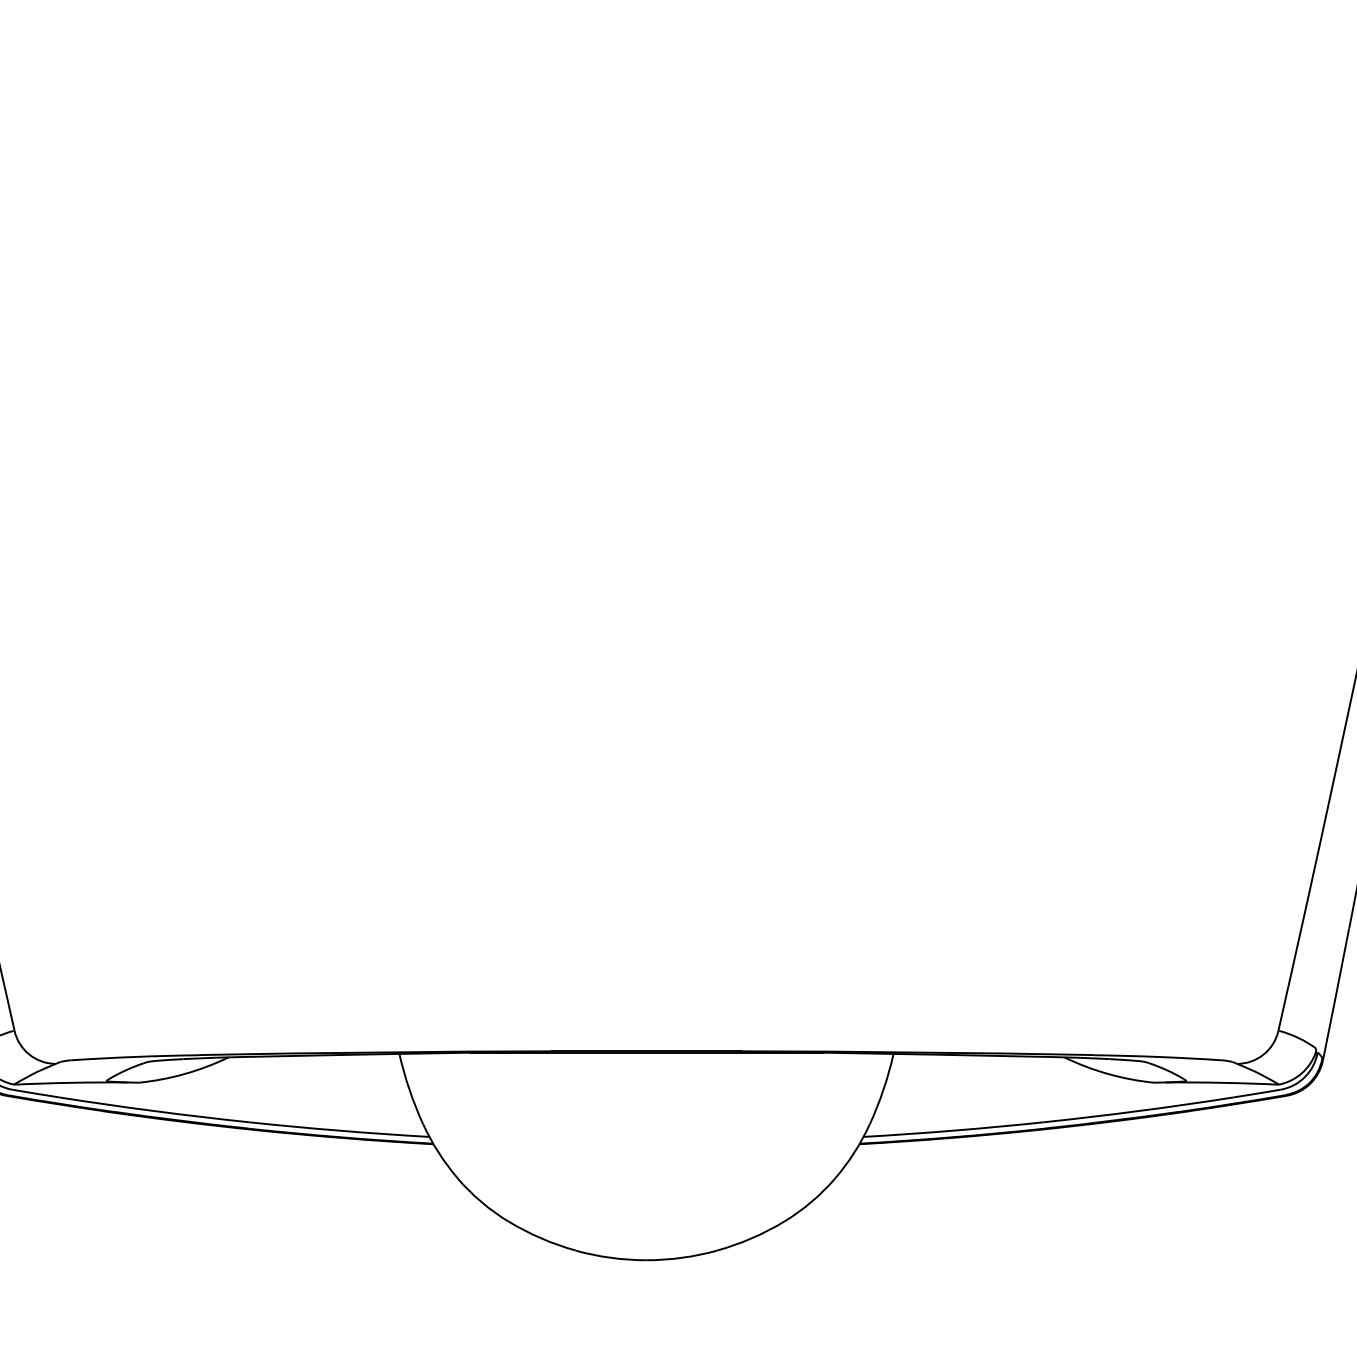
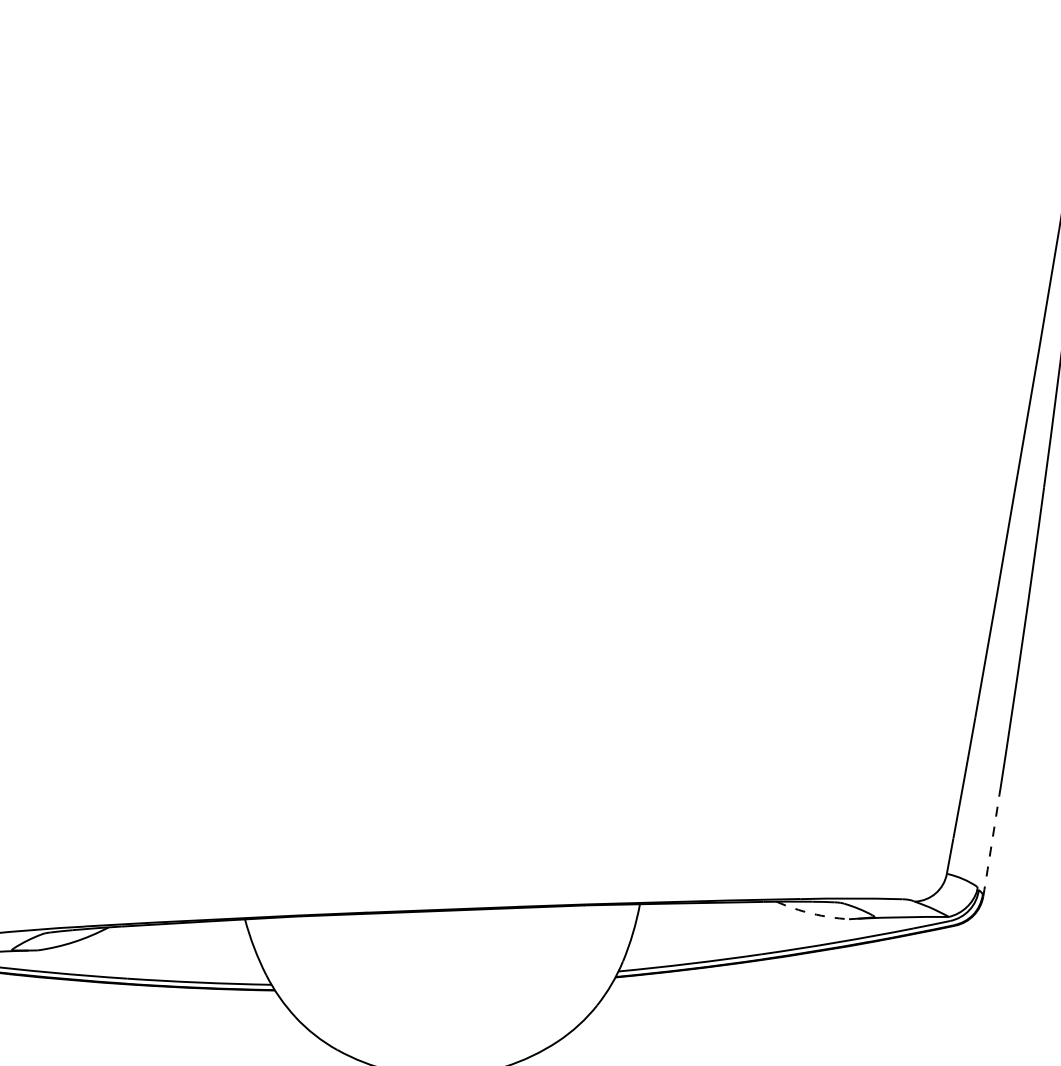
arc: (1336, 994) -> (992, 843), solid -> dashed
arc: (1108, 1073) -> (812, 913), solid -> dashed

